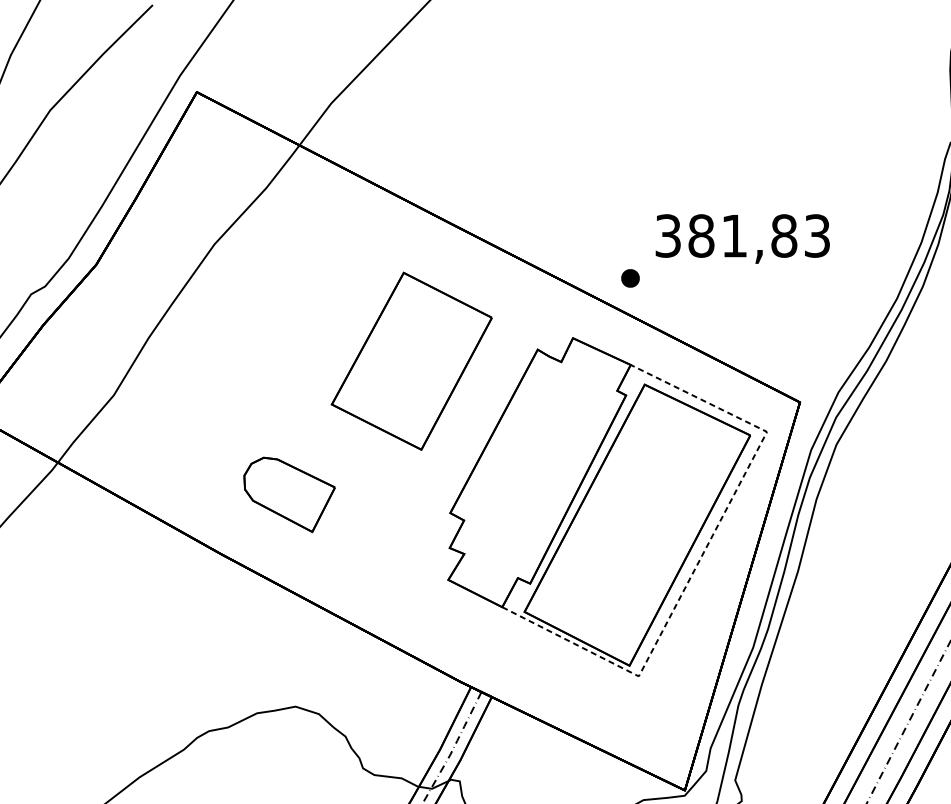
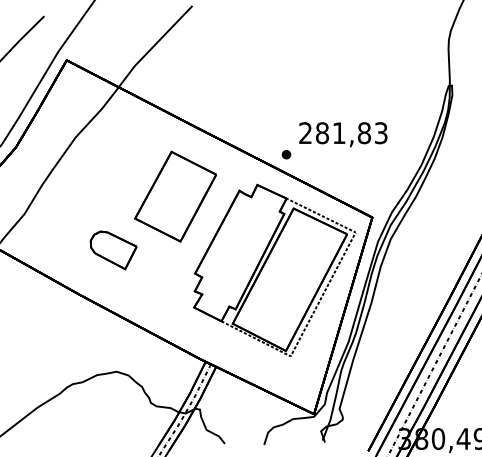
text: (668, 236) -> (305, 133), 381,83 -> 281,83
part: (289, 495) -> (113, 250), moved

